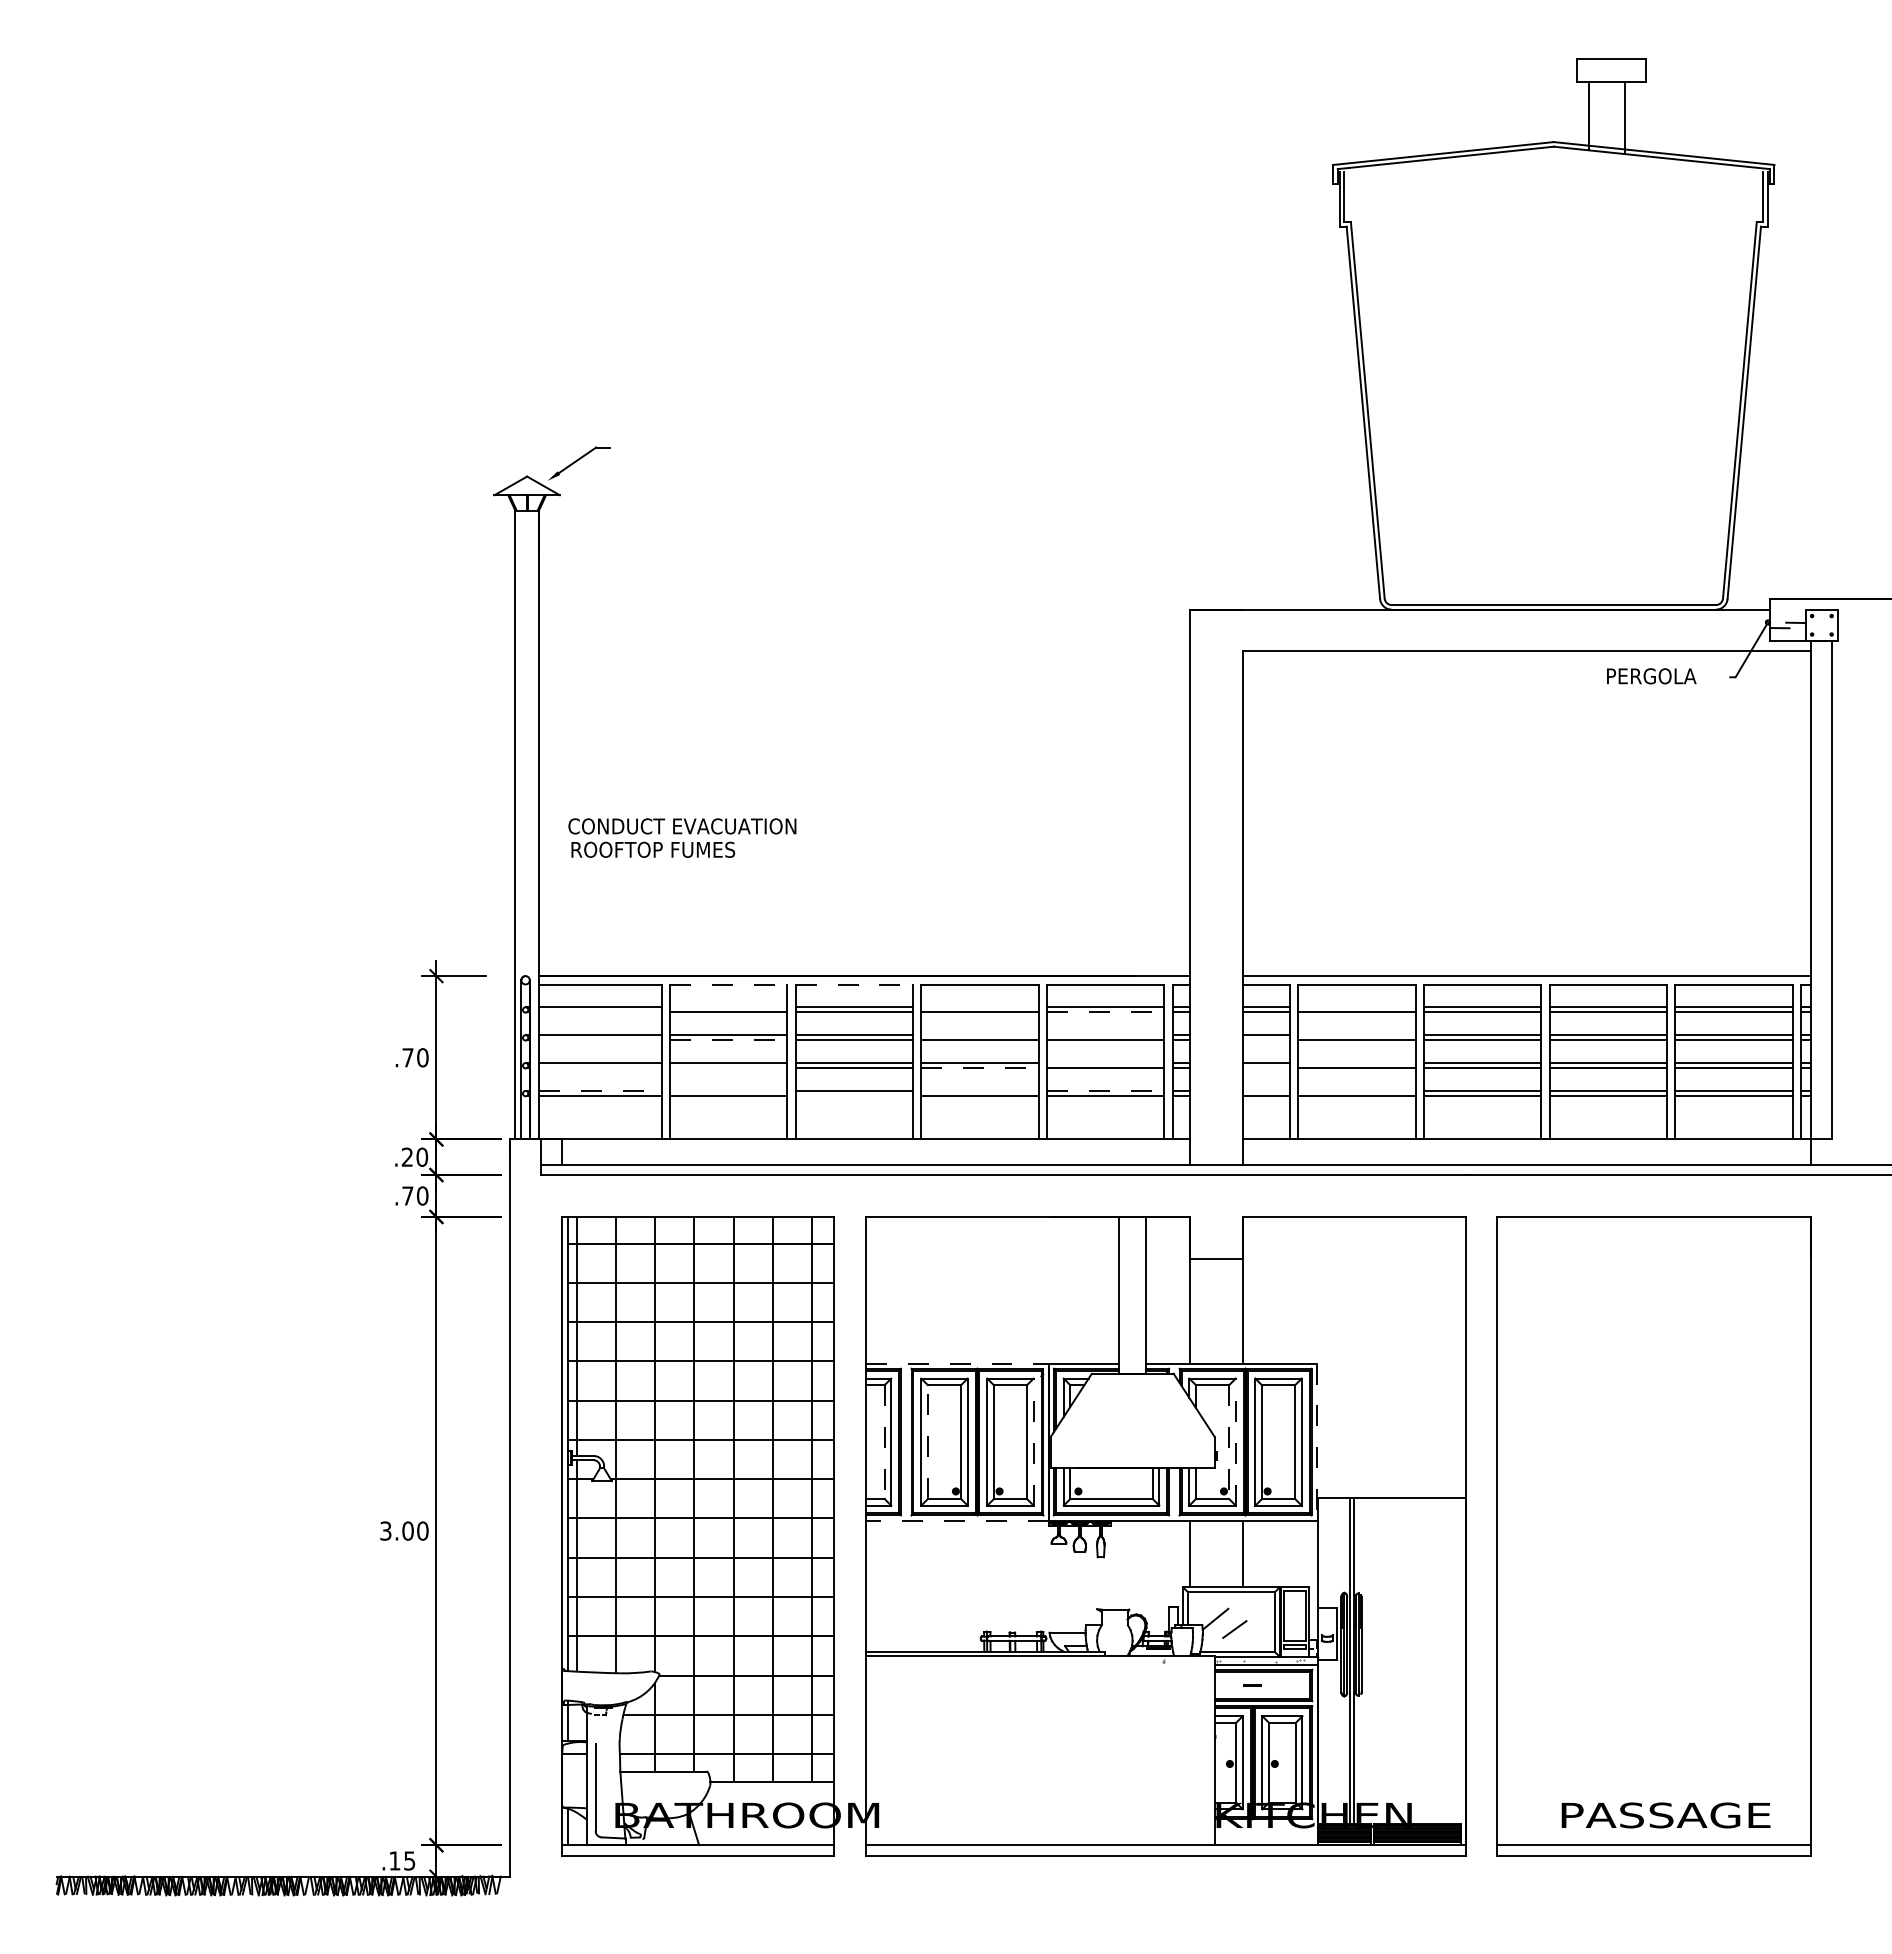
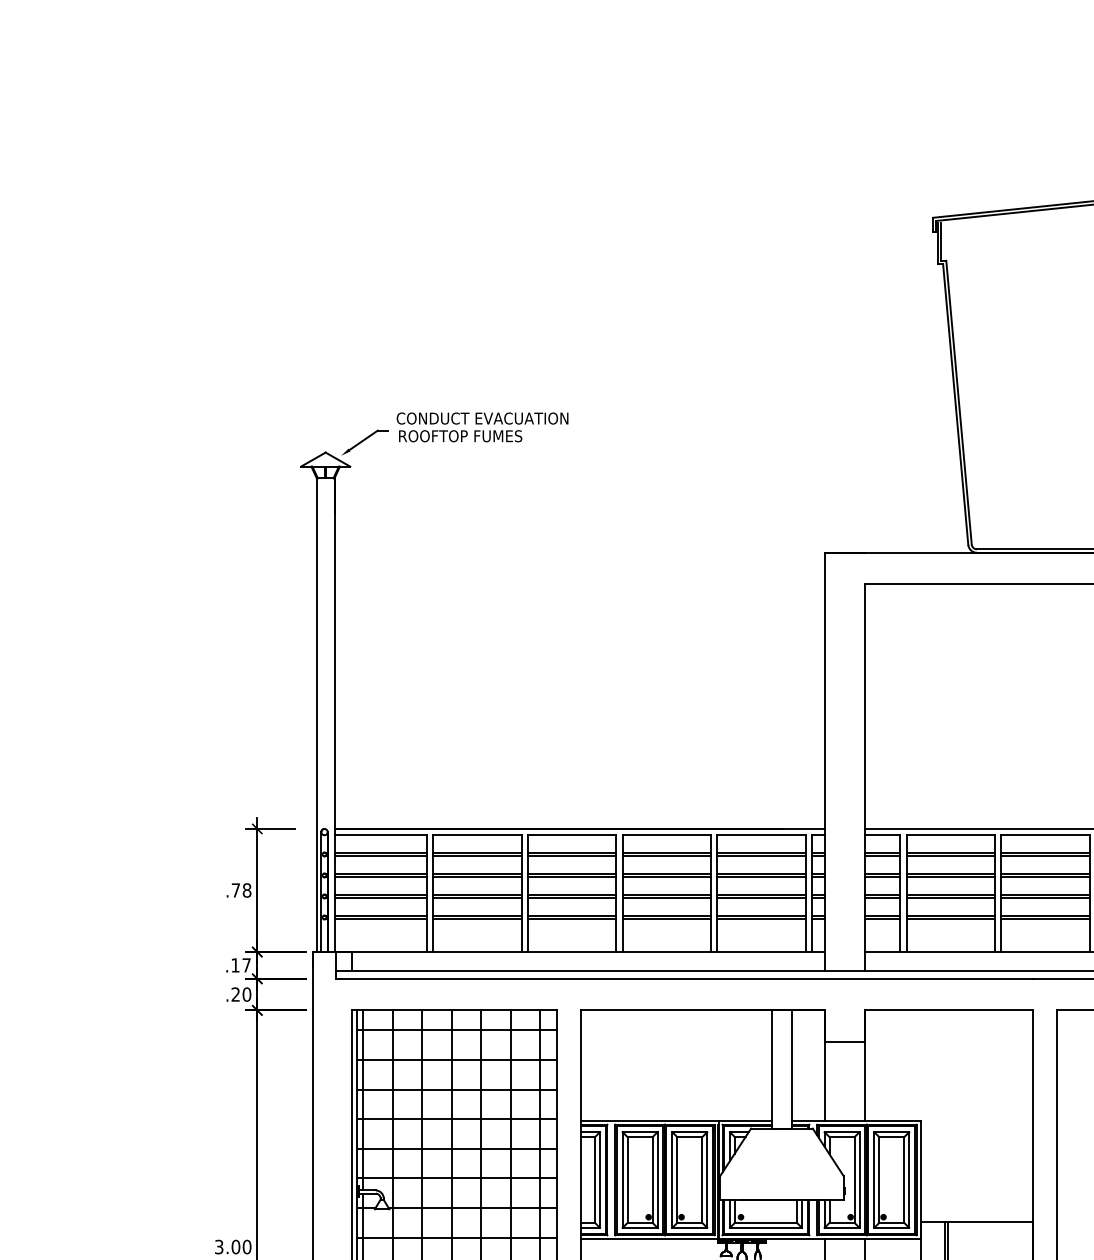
text: (682, 837) -> (482, 426), moved
line: (728, 984) -> (477, 835), dashed -> solid
line: (854, 984) -> (572, 835), dashed -> solid
line: (728, 1007) -> (477, 852), added
line: (979, 1007) -> (666, 852), added
line: (1356, 1007) -> (950, 852), added
line: (599, 1012) -> (380, 856), added
line: (1105, 1012) -> (761, 856), dashed -> solid
line: (979, 1035) -> (666, 873), added
line: (1105, 1035) -> (761, 873), added
line: (1356, 1035) -> (950, 873), added
line: (599, 1040) -> (380, 877), added
line: (728, 1040) -> (477, 877), dashed -> solid
line: (1265, 1040) -> (881, 877), added
text: (422, 1057) -> (246, 890), .70 -> .78
line: (1105, 1063) -> (761, 894), added
line: (1356, 1063) -> (950, 894), added
line: (599, 1068) -> (380, 898), added
line: (728, 1068) -> (477, 898), added
line: (979, 1068) -> (666, 898), dashed -> solid
line: (1265, 1068) -> (881, 898), added
line: (600, 1091) -> (380, 915), dashed -> solid
line: (728, 1091) -> (477, 915), added
line: (979, 1091) -> (666, 915), added
line: (1105, 1091) -> (761, 915), dashed -> solid
line: (1265, 1091) -> (881, 915), added
line: (1356, 1091) -> (950, 915), added
line: (853, 1096) -> (571, 919), added
text: (414, 1156) -> (240, 964), .20 -> .17
text: (407, 1195) -> (235, 994), .70 -> .20
line: (957, 1363) -> (649, 1120), dashed -> solid
line: (1033, 1441) -> (707, 1179), dashed -> solid
line: (1235, 1441) -> (859, 1179), dashed -> solid
line: (884, 1442) -> (594, 1180), dashed -> solid
line: (927, 1442) -> (627, 1180), dashed -> solid
line: (1229, 1442) -> (854, 1180), dashed -> solid
line: (1316, 1442) -> (920, 1180), dashed -> solid
line: (956, 1520) -> (649, 1239), dashed -> solid

